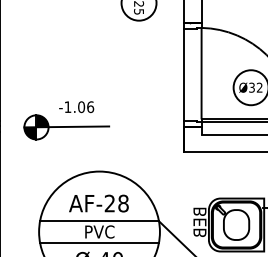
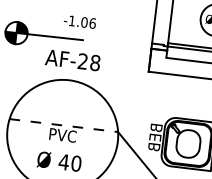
text: (76, 107) -> (79, 22), moved
text: (98, 203) -> (72, 60), moved
line: (100, 221) -> (64, 125), solid -> dashed
line: (99, 242) -> (61, 144), removed

